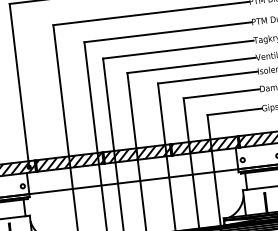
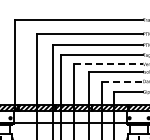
line: (192, 65) -> (108, 64), solid -> dashed
line: (221, 93) -> (122, 81), solid -> dashed

